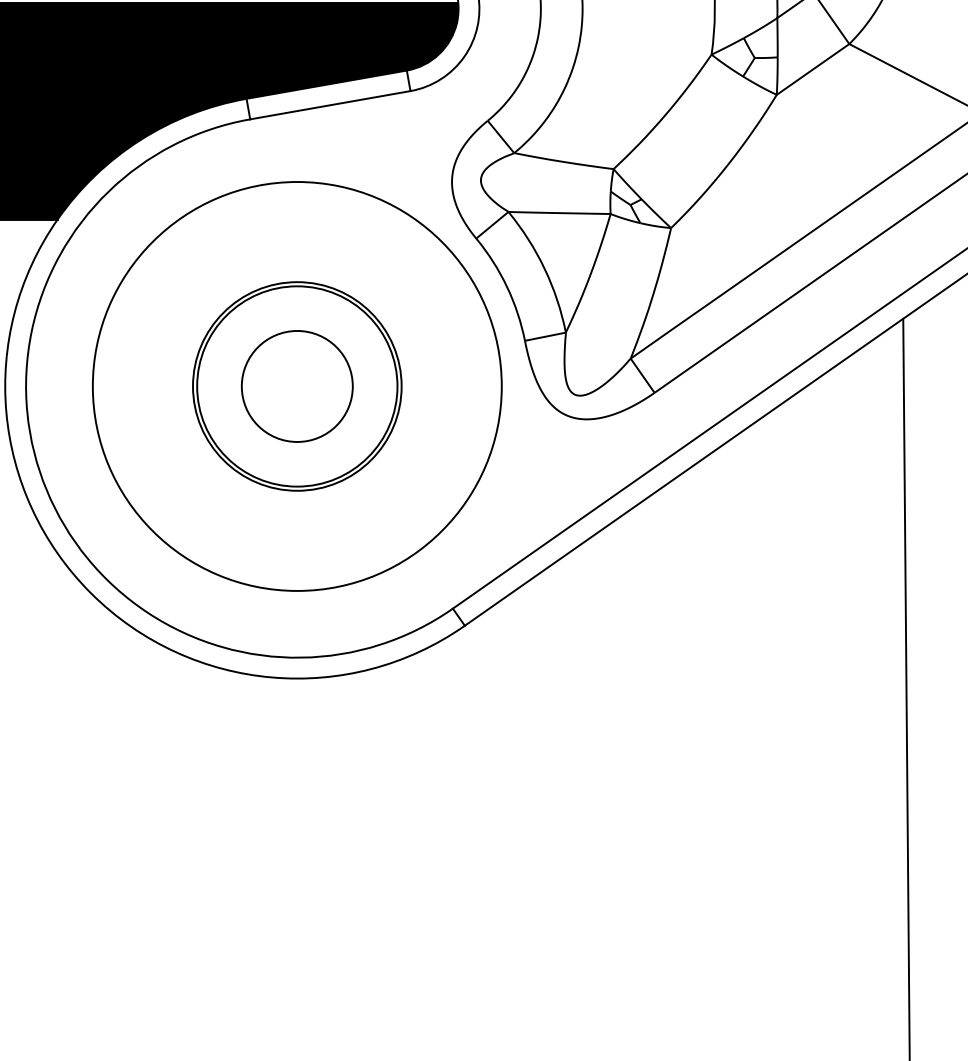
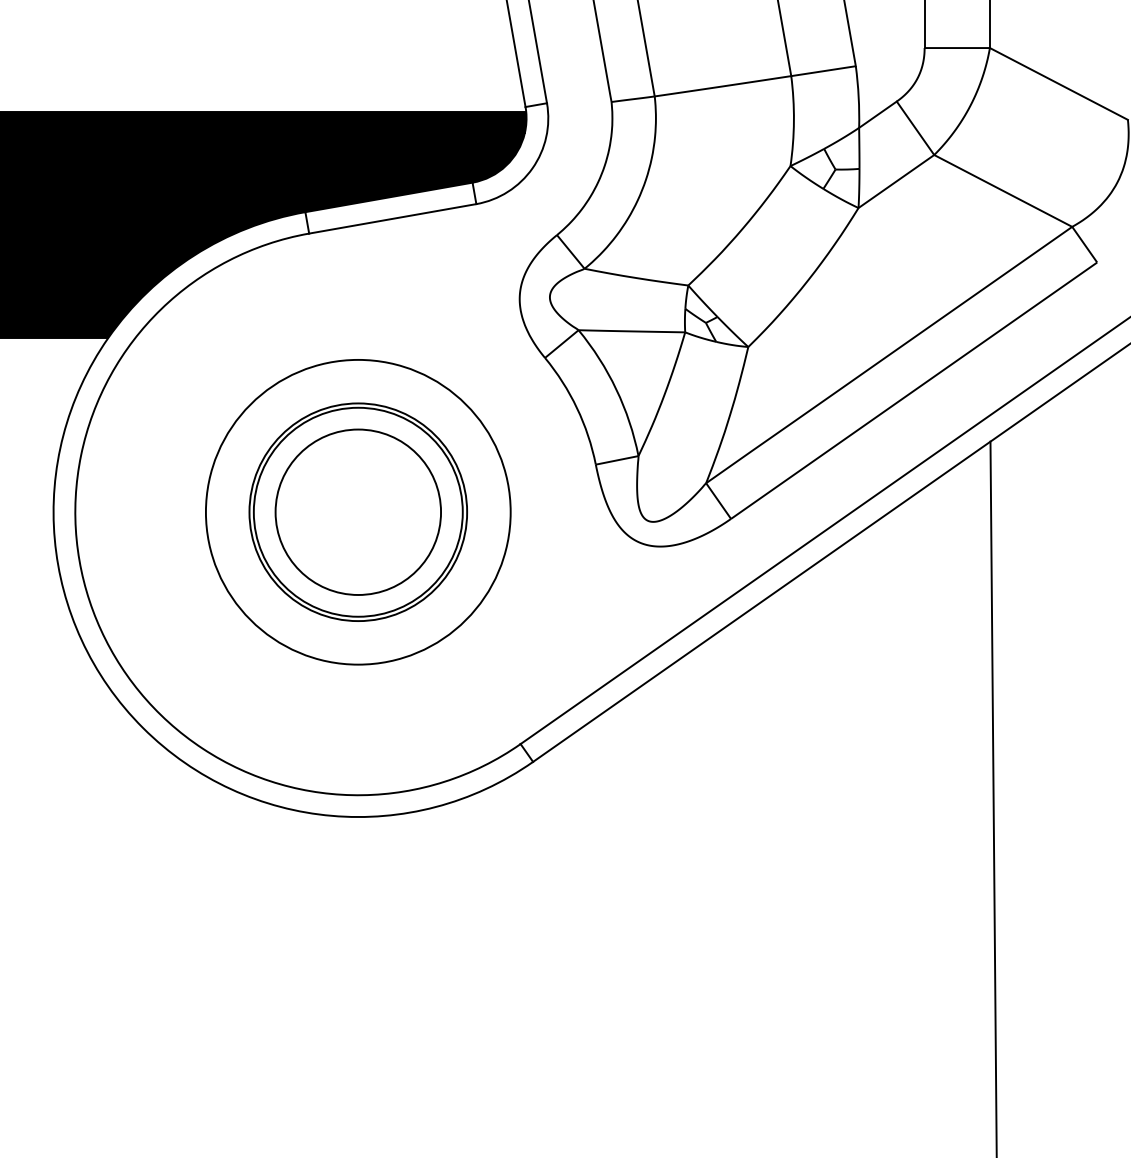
circle: (296, 385) -> (357, 511), size x0.71
circle: (297, 385) -> (358, 511), size x1.43

